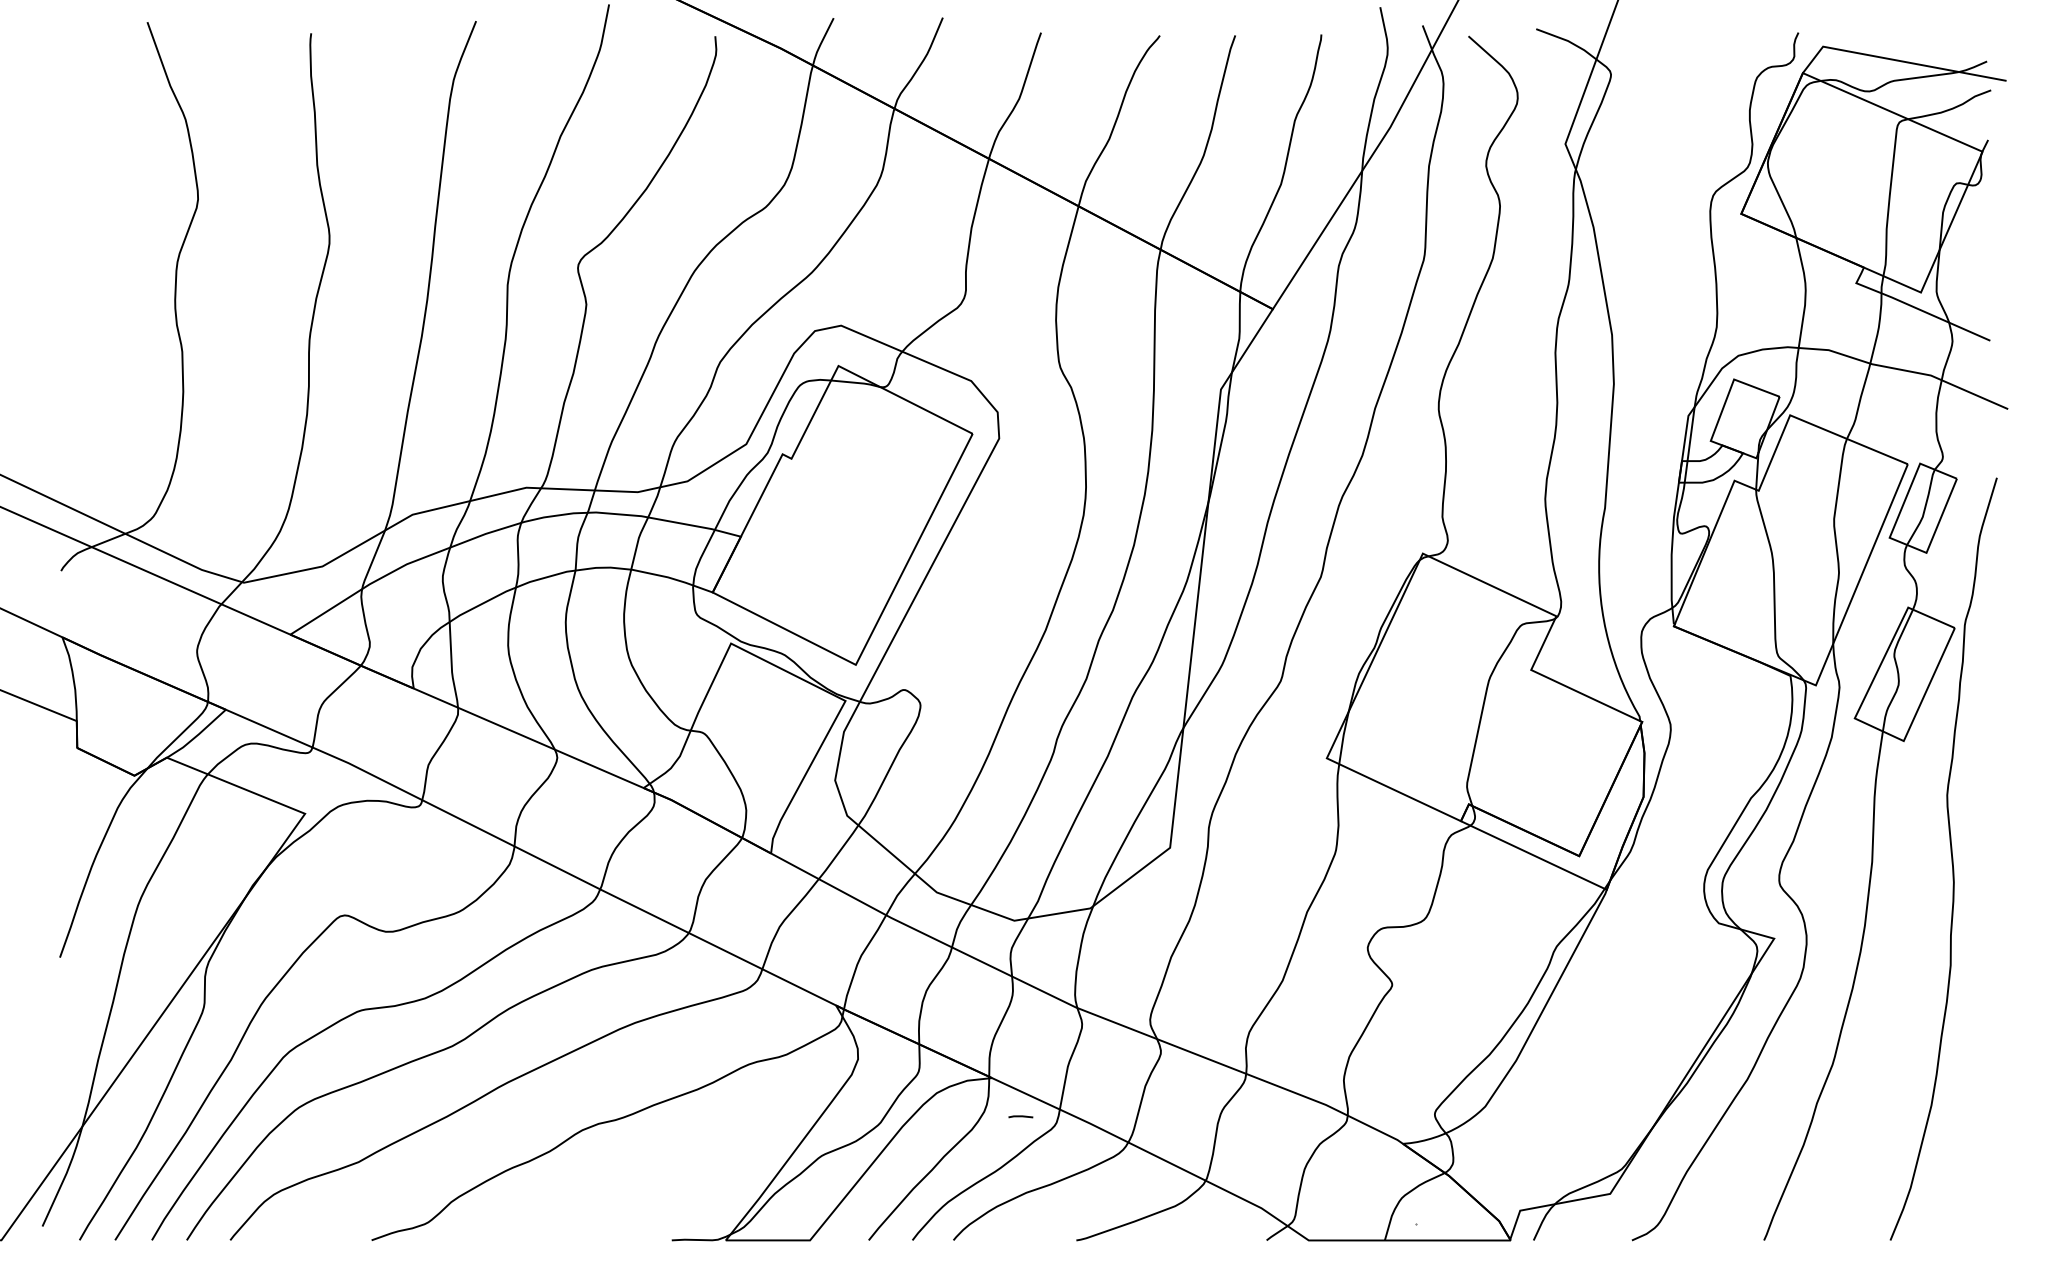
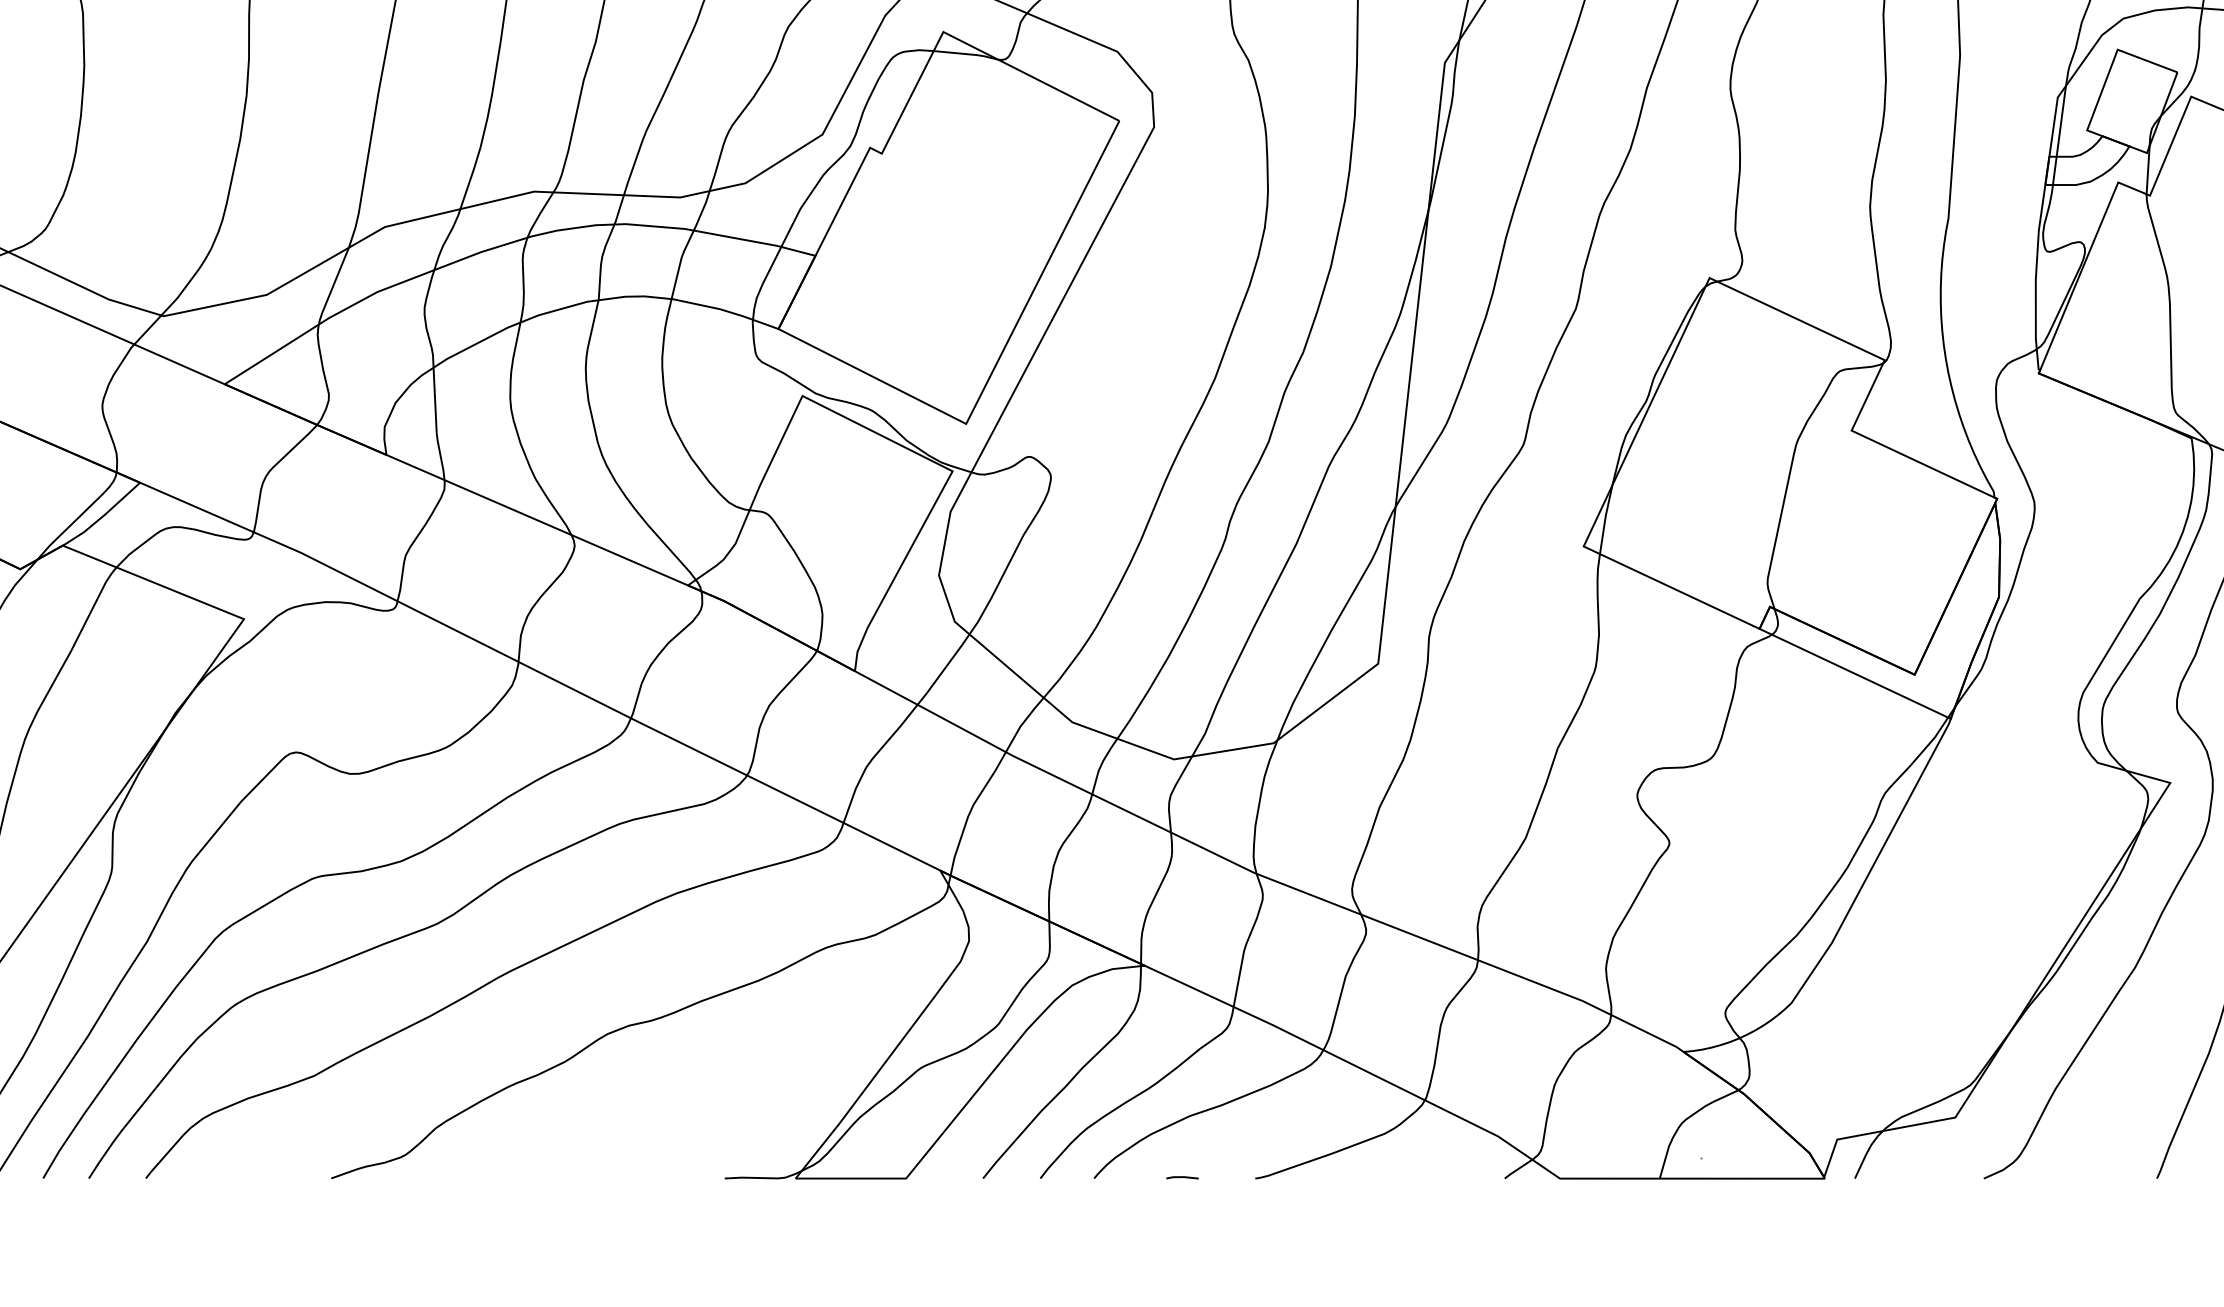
line: (1020, 1116) -> (1182, 1177), moved

